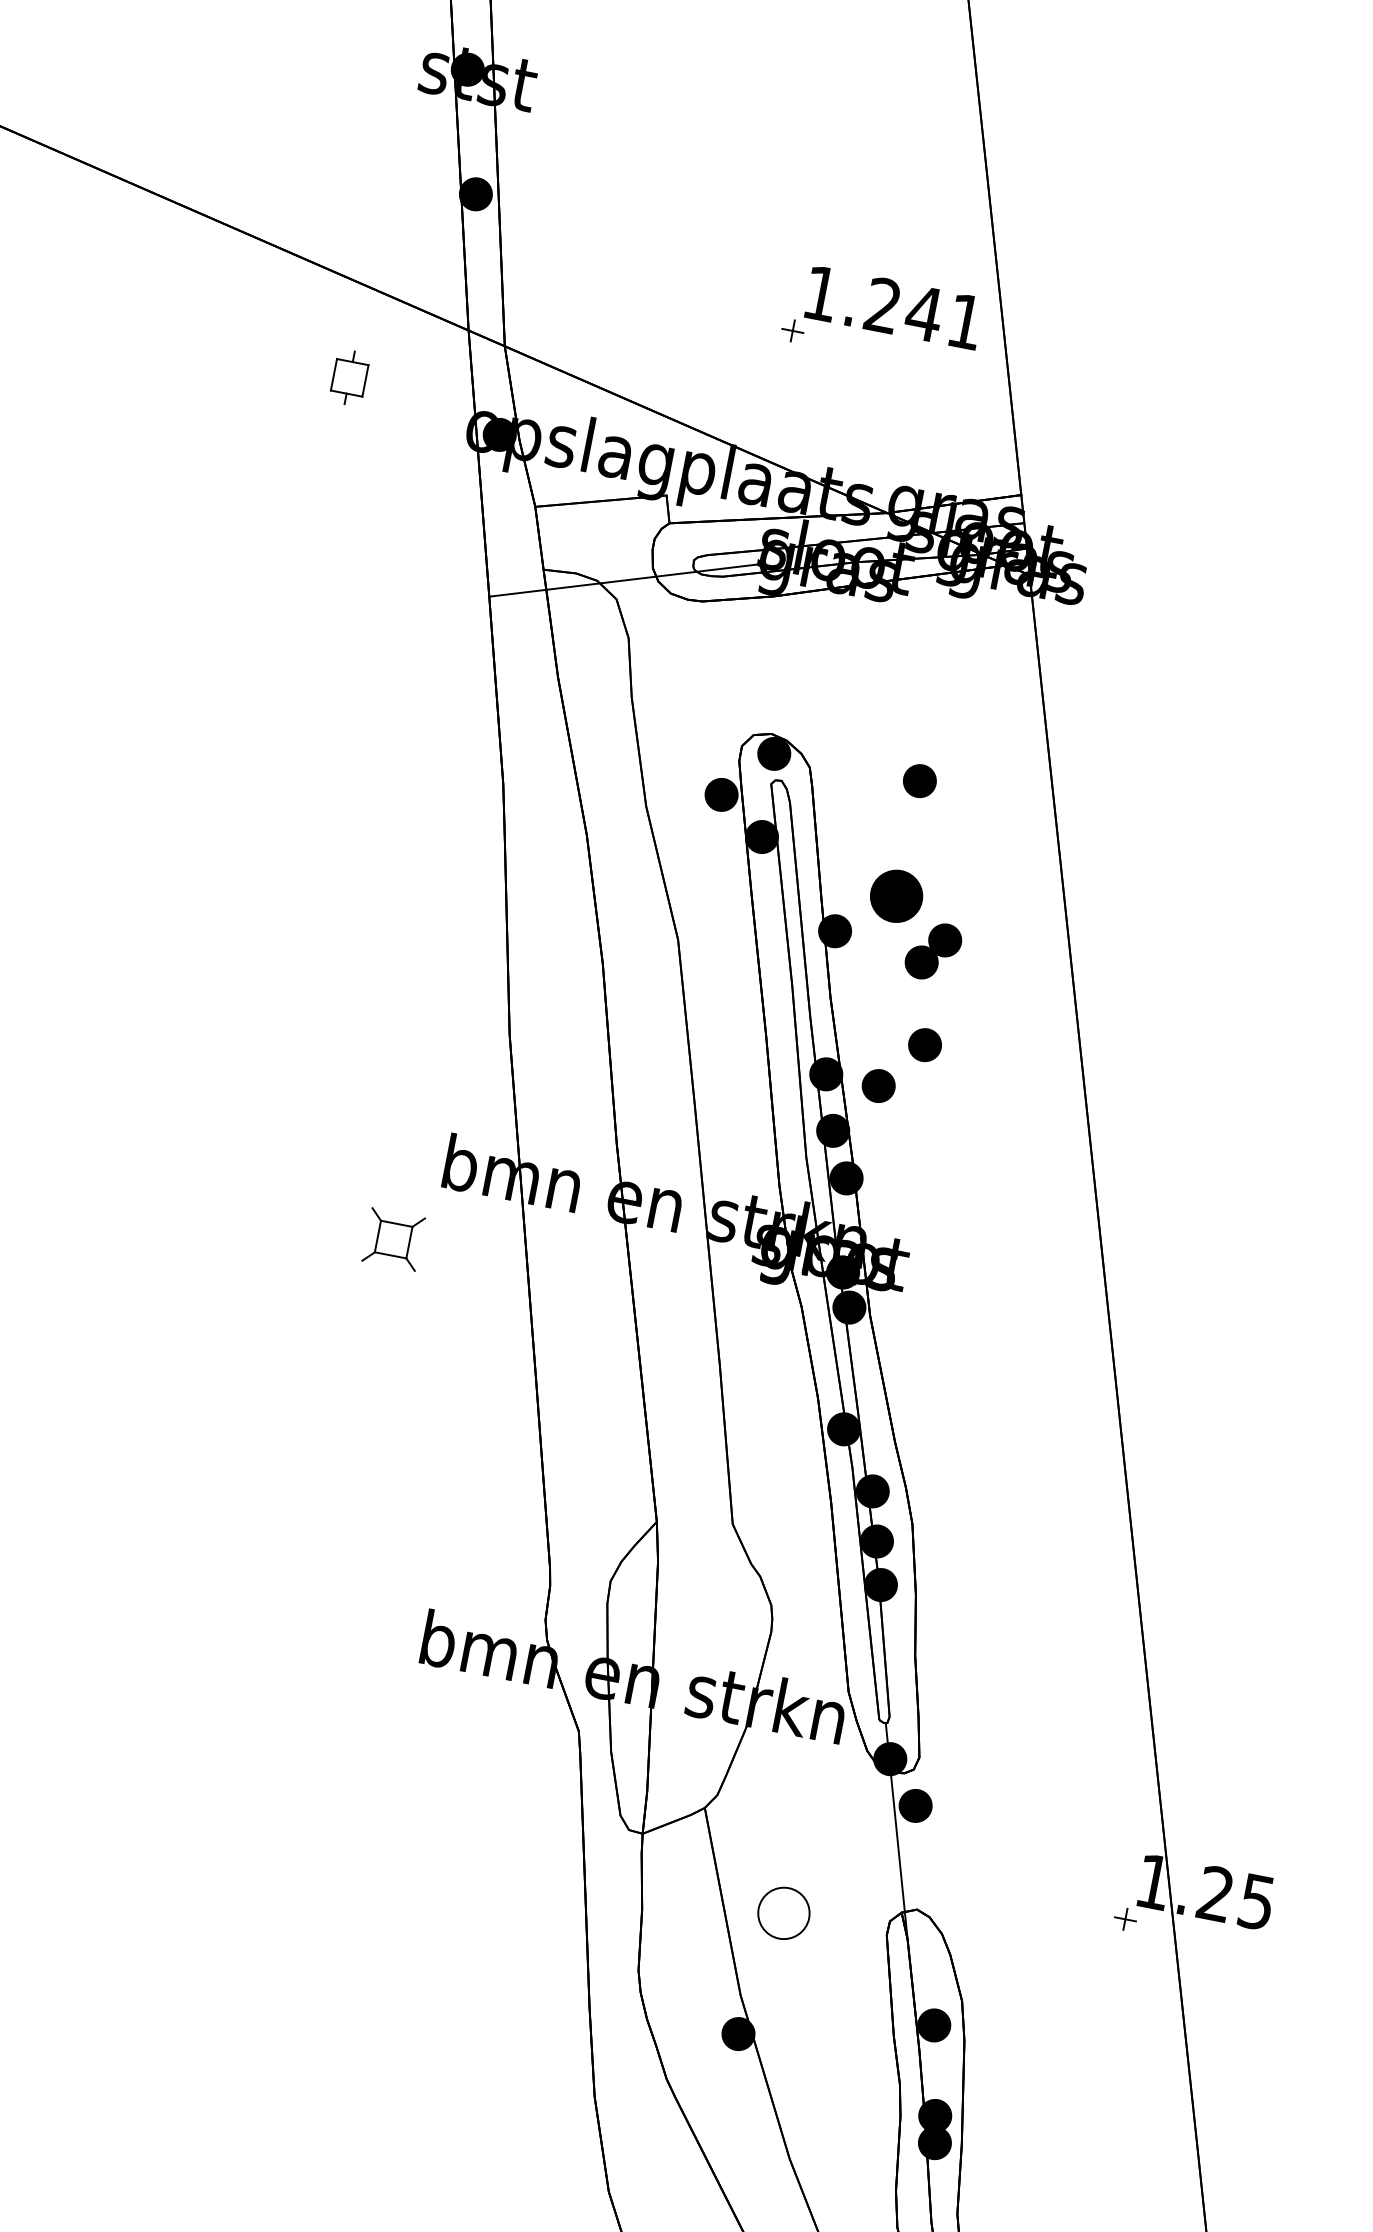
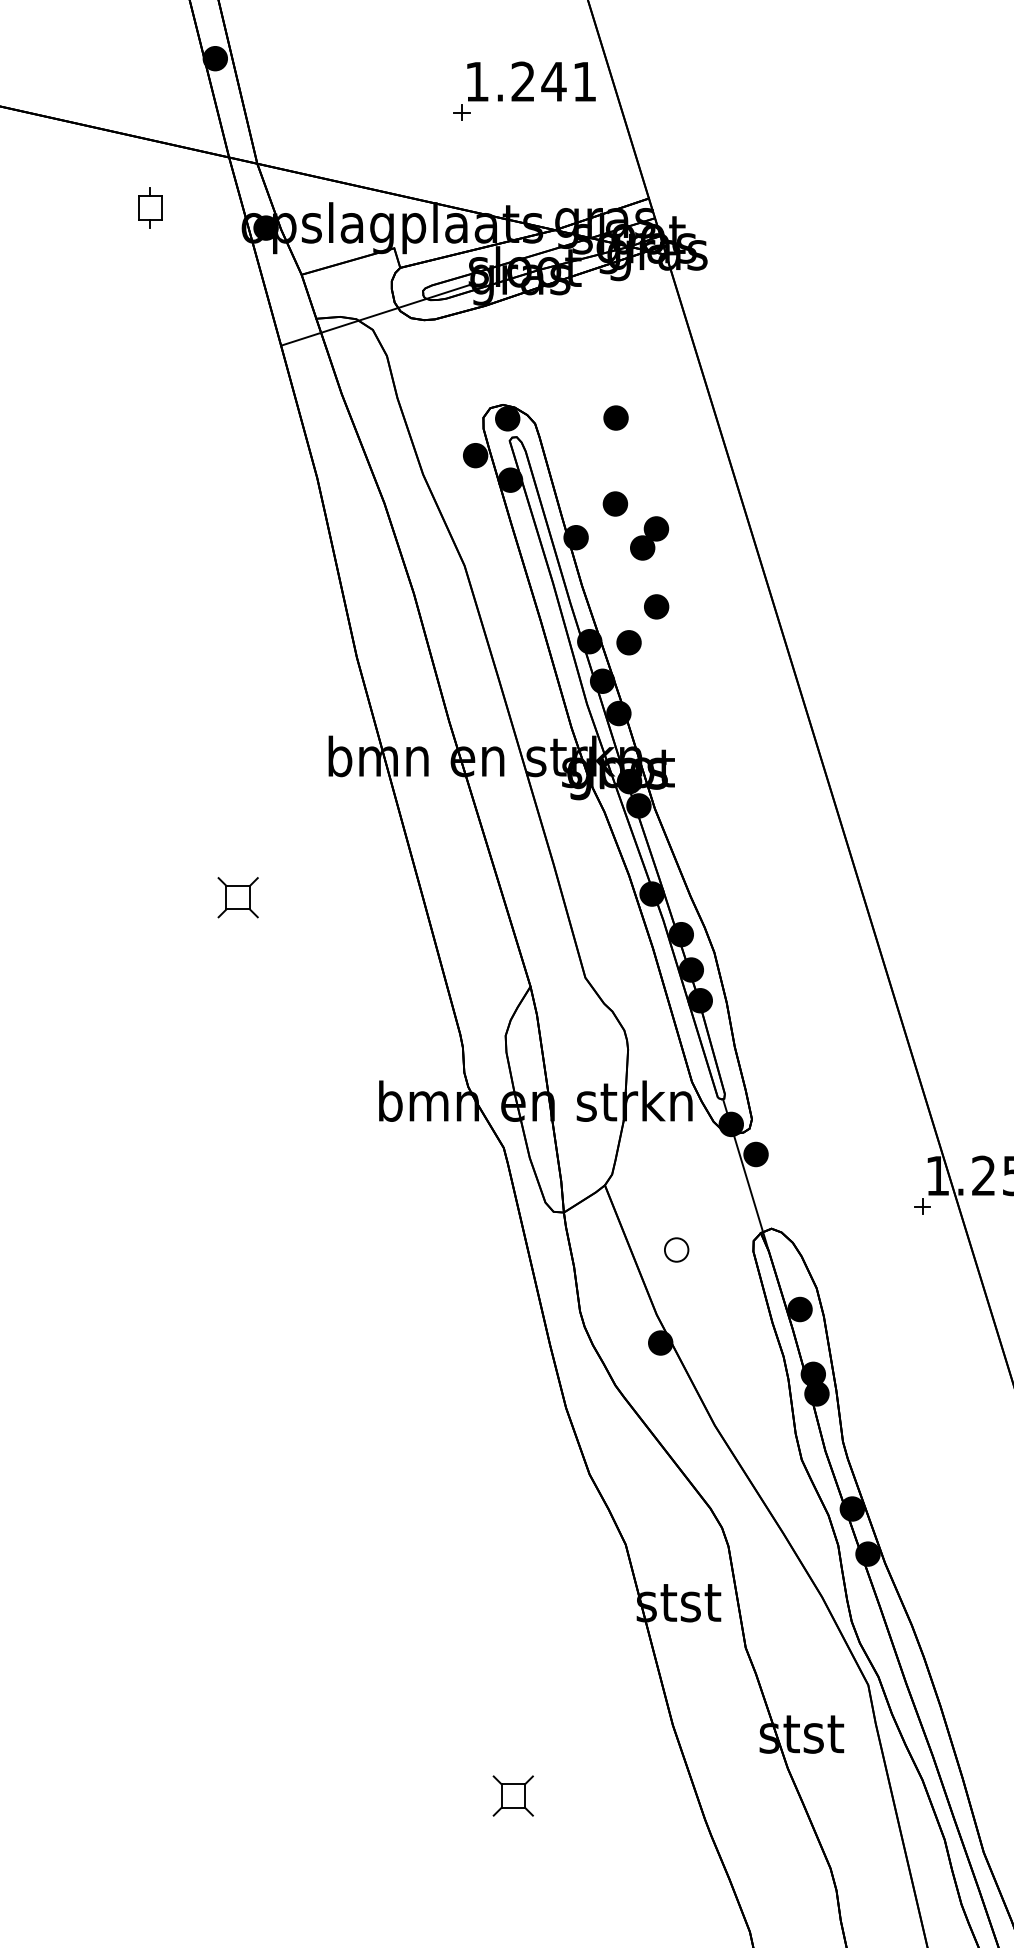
part: (896, 895) -> (615, 503), size x0.62
part: (392, 1239) -> (237, 897), moved
part: (784, 1912) -> (676, 1249), size x0.62

